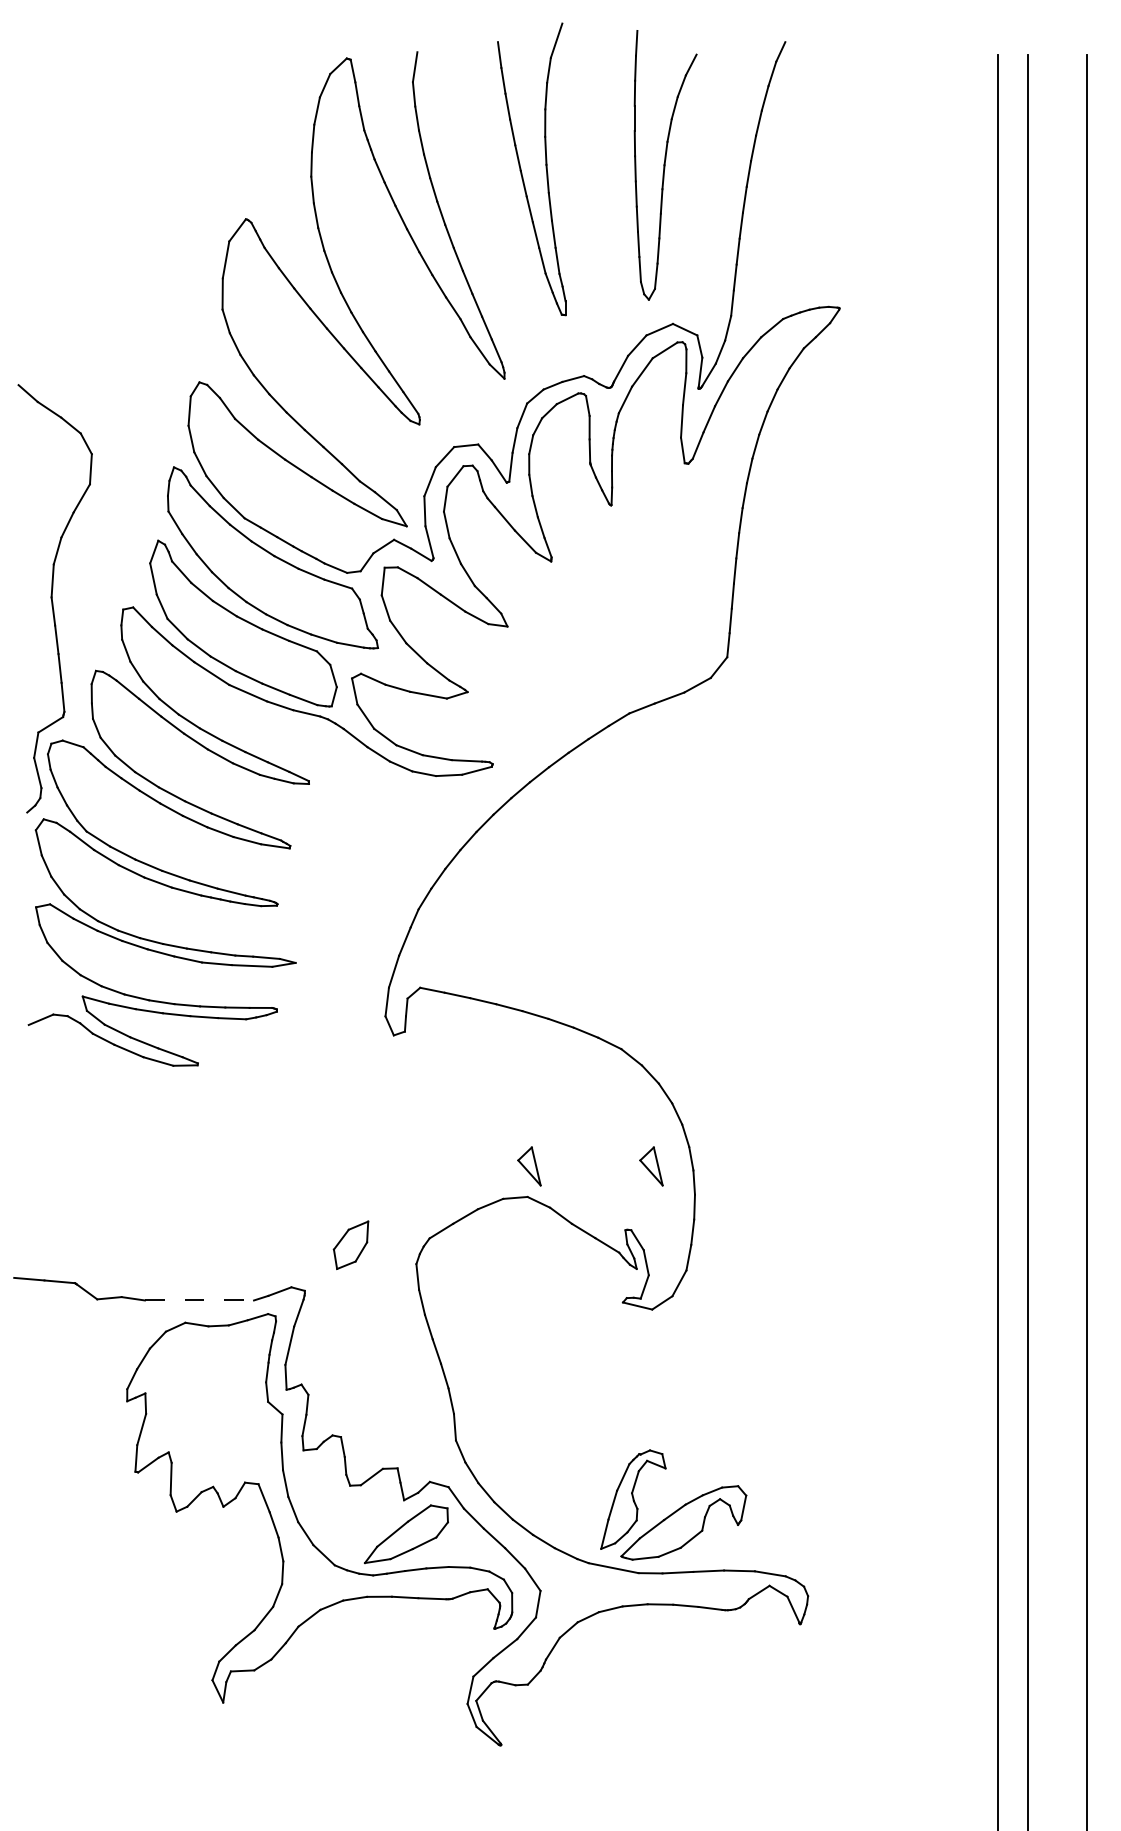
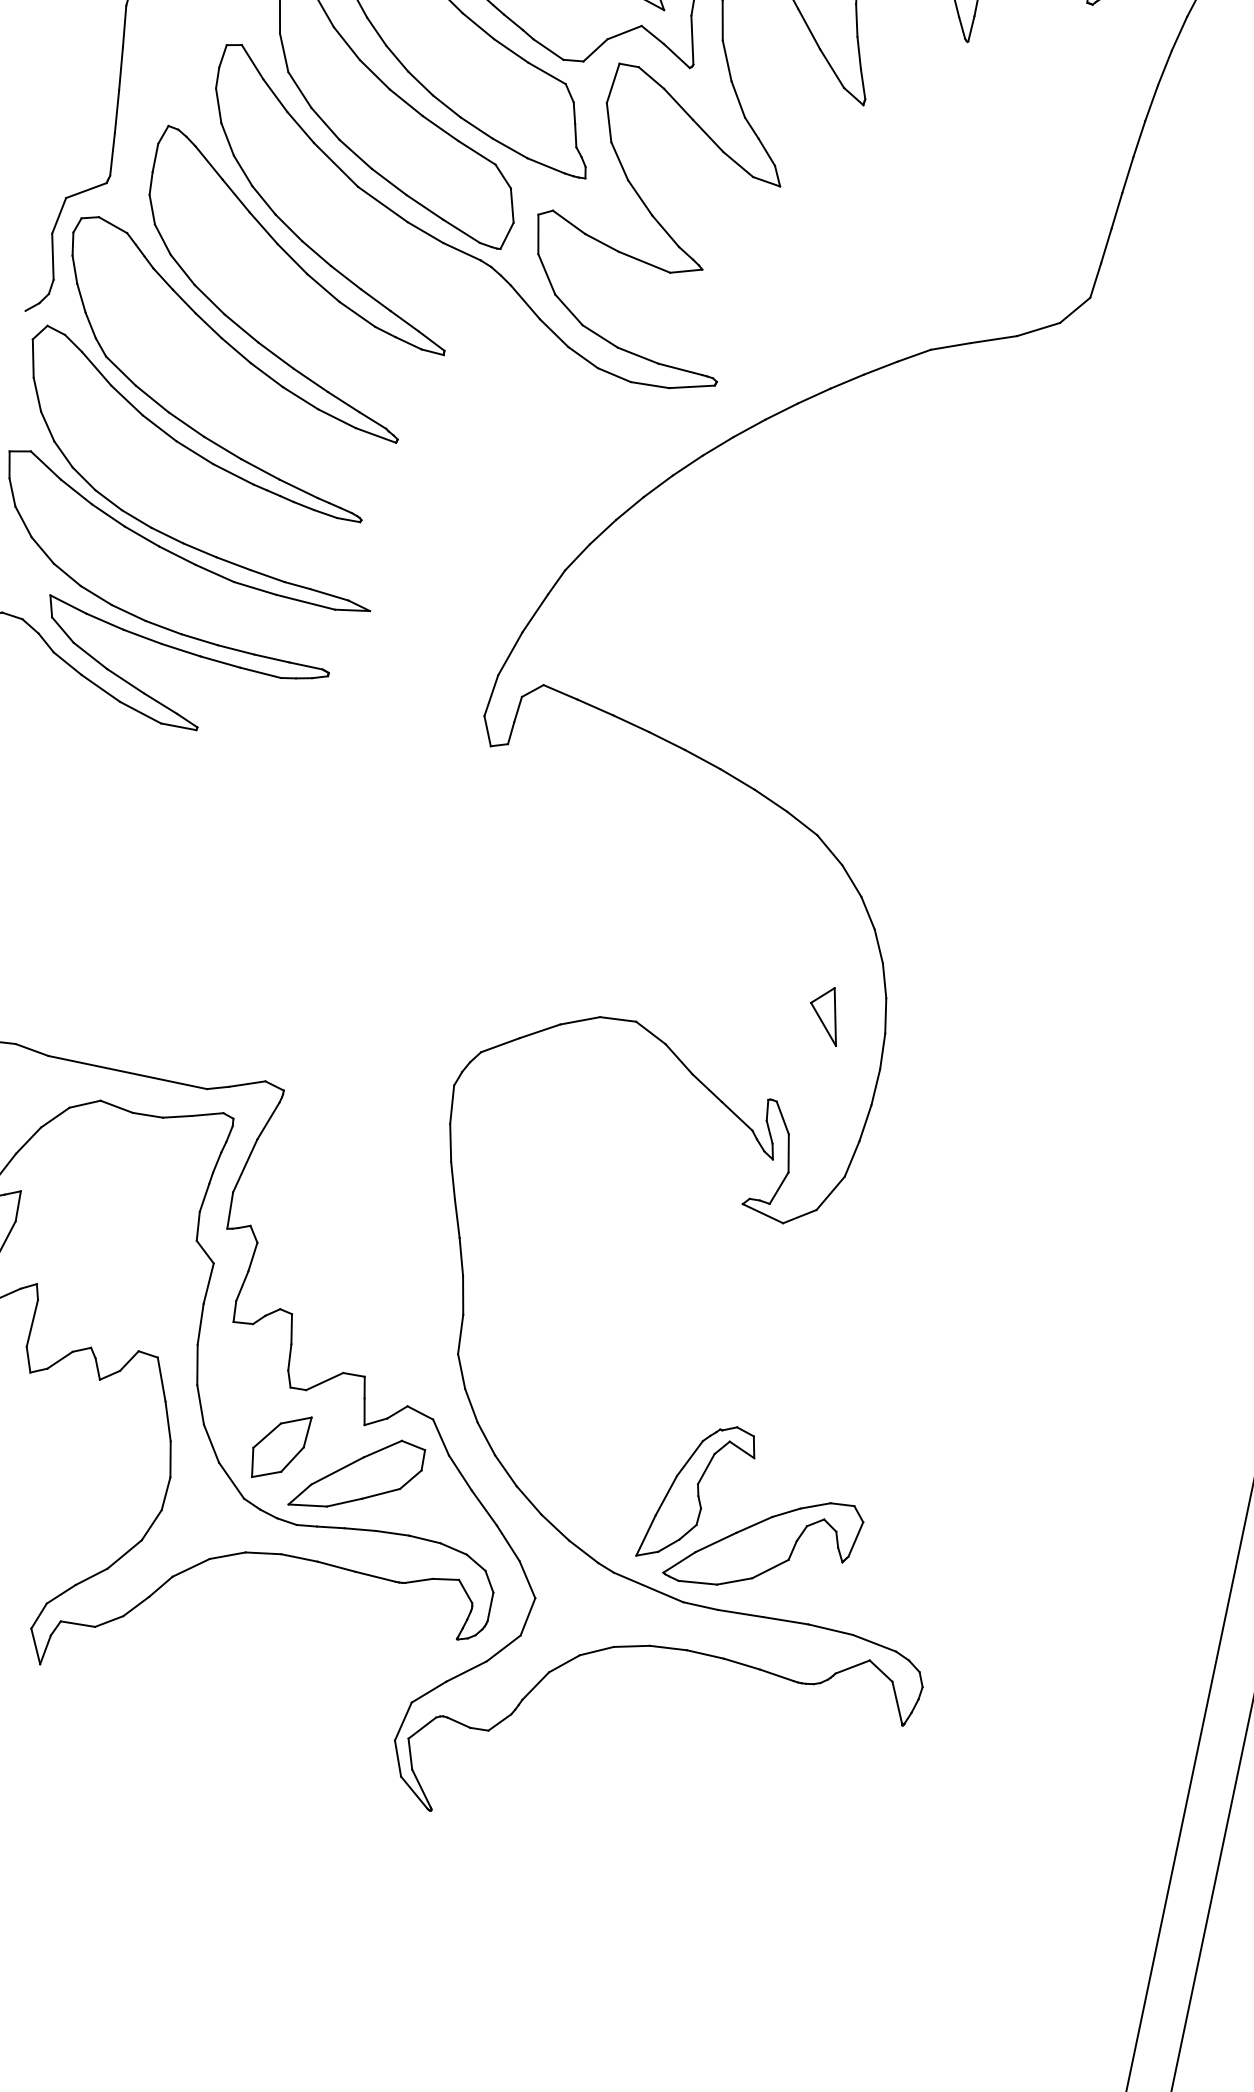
part: (529, 1166) -> (648, 978), removed
part: (350, 1245) -> (278, 1446), moved
line: (199, 1300) -> (127, 1072), dashed -> solid

